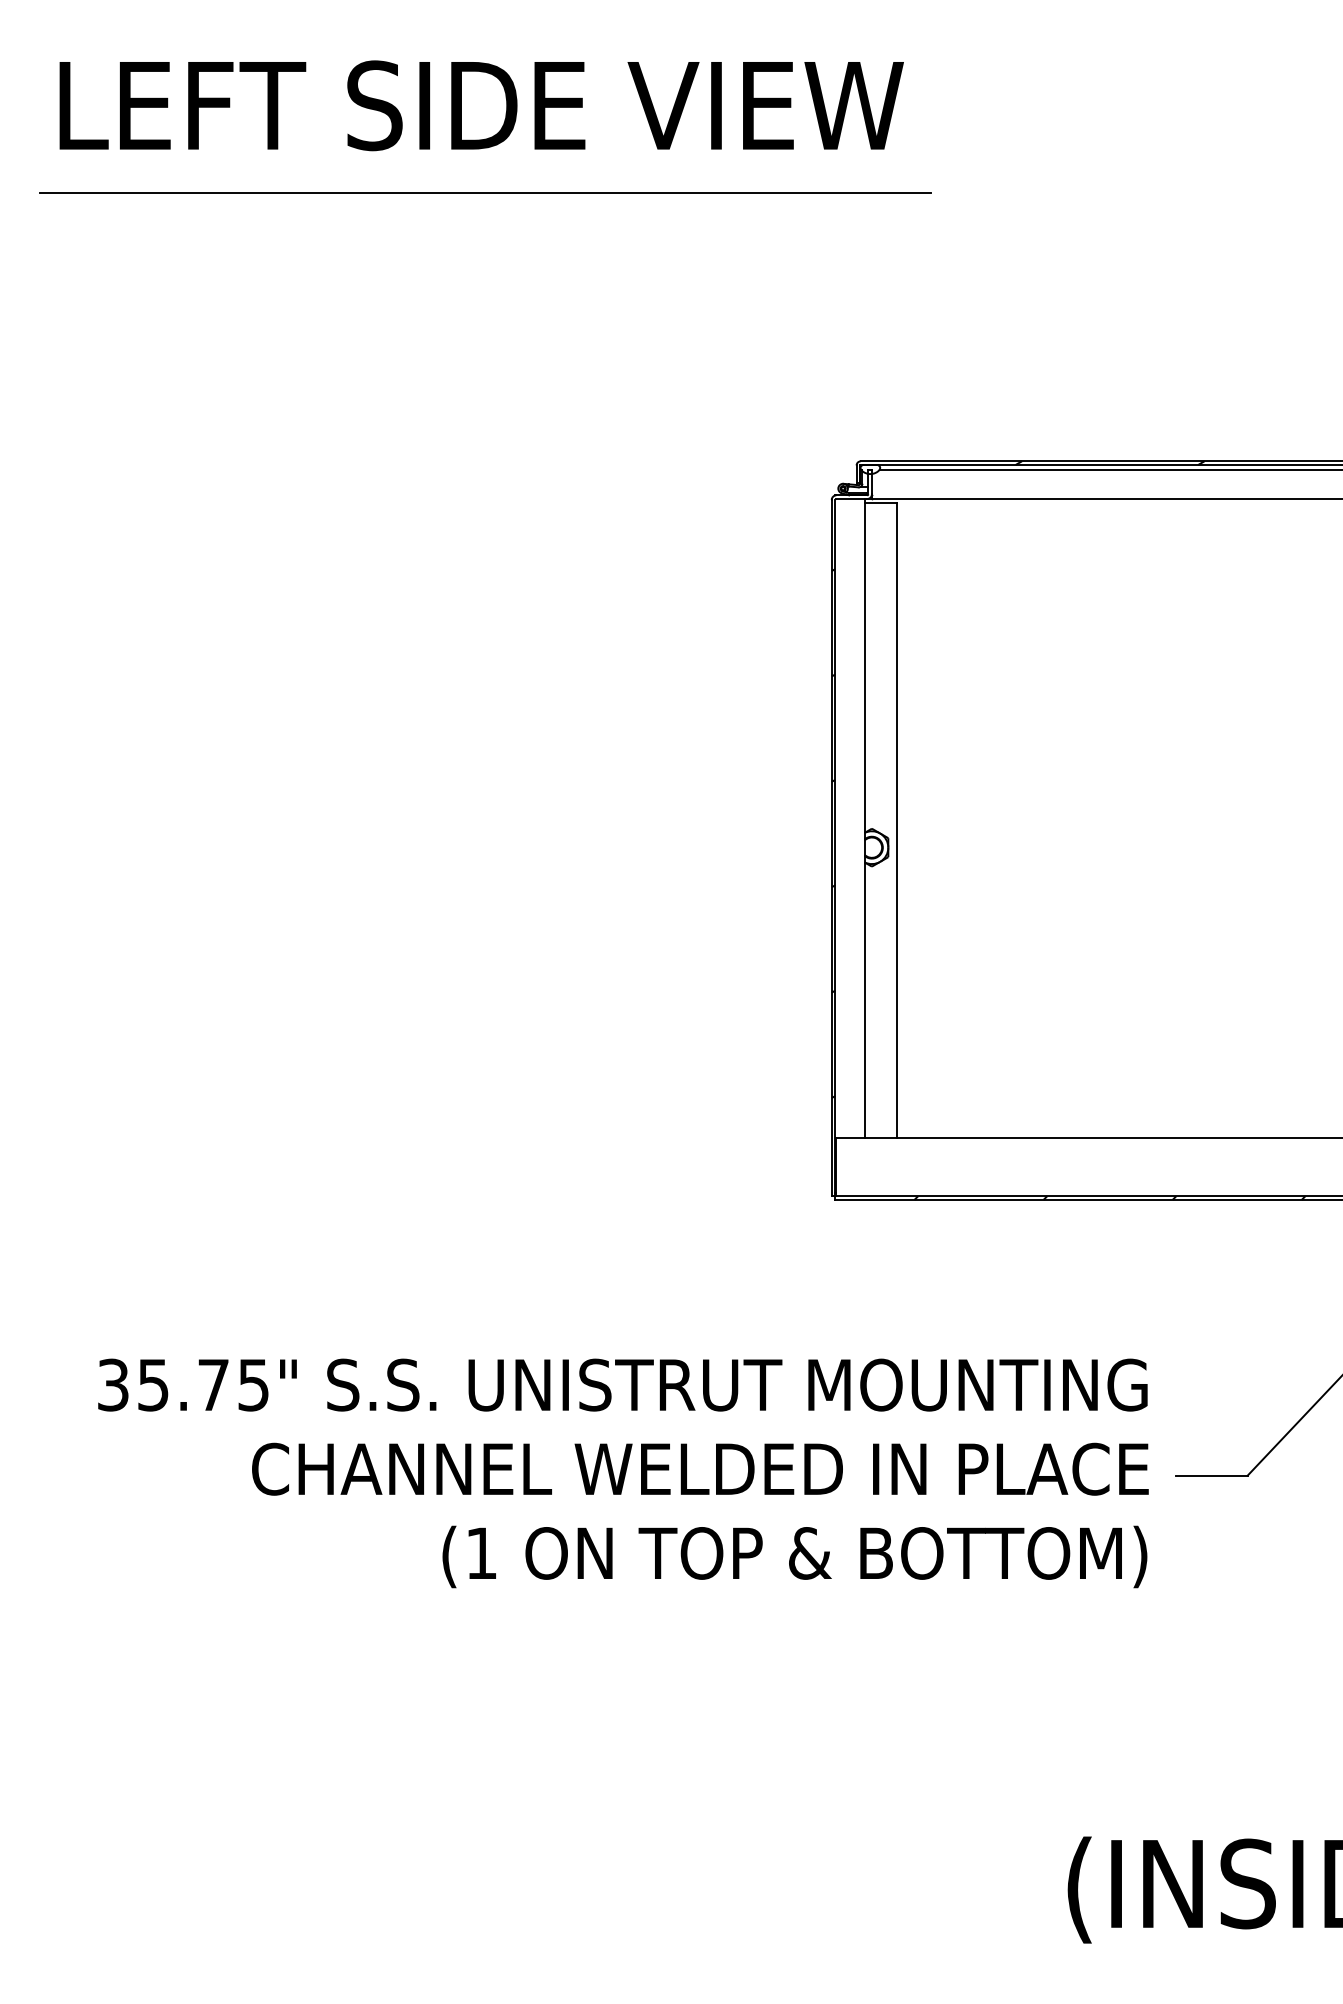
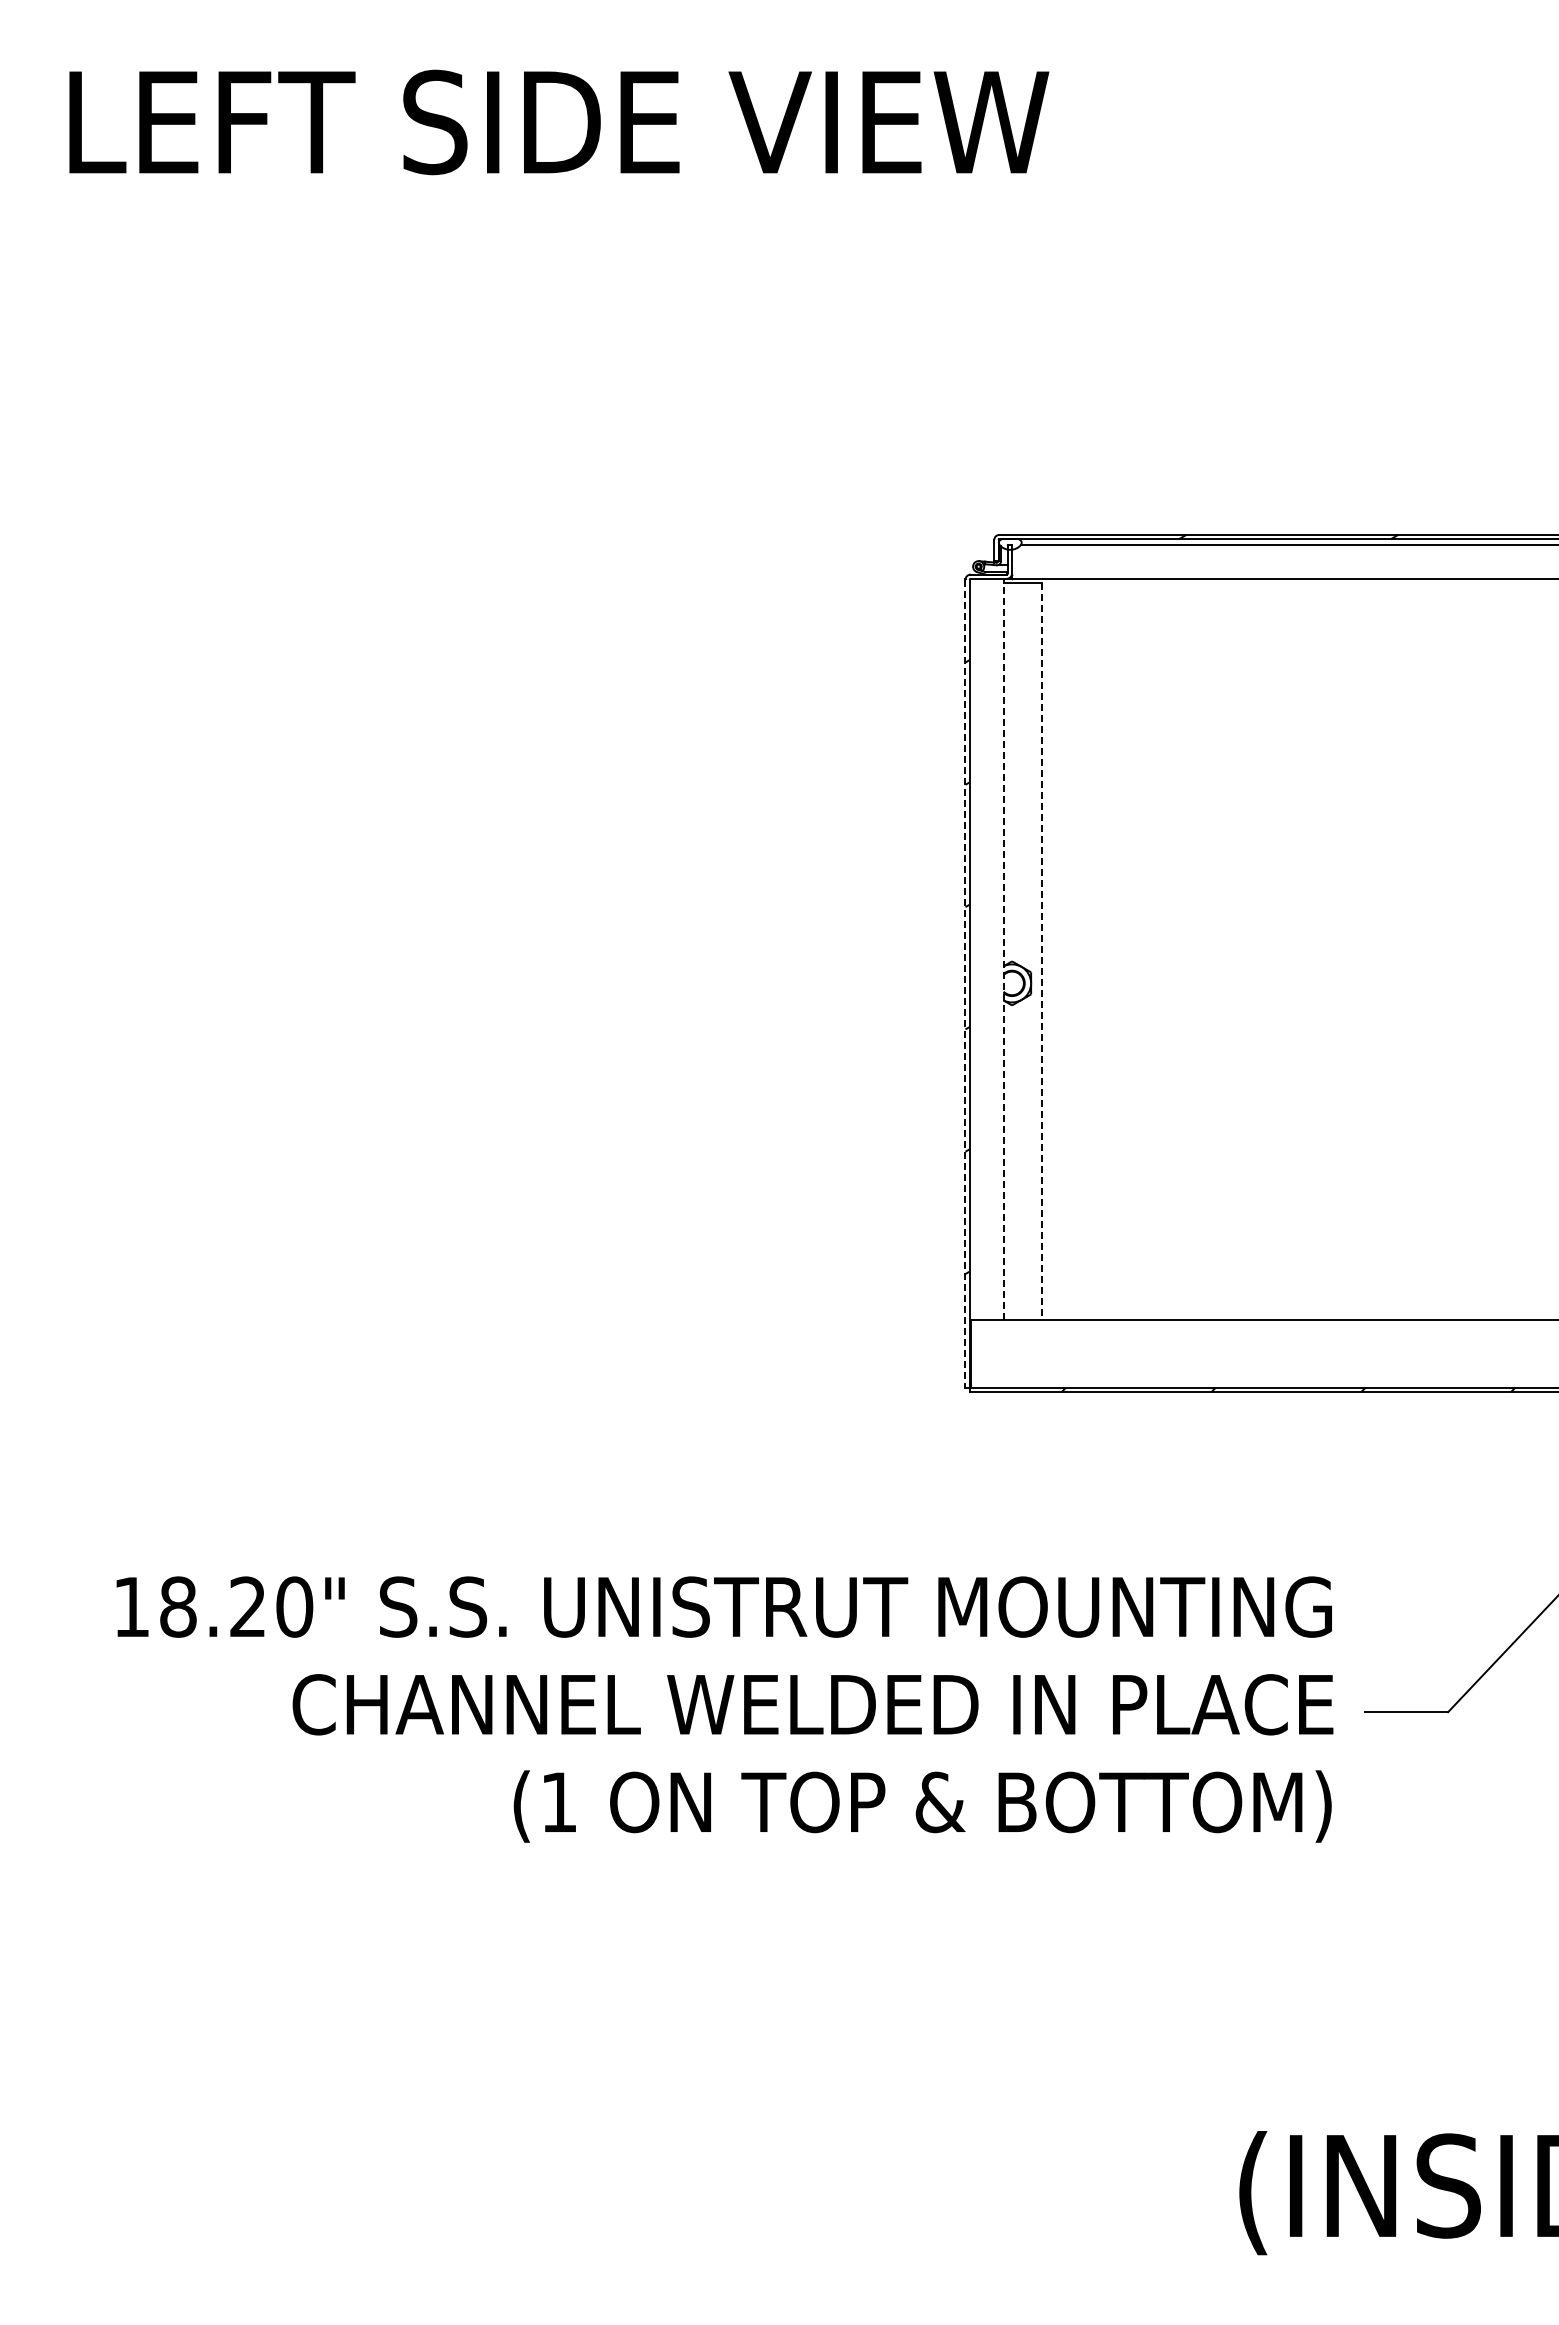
line: (485, 192) -> (563, 223), removed
line: (864, 818) -> (1003, 949), solid -> dashed
line: (897, 820) -> (1041, 951), solid -> dashed
line: (831, 848) -> (965, 984), solid -> dashed
text: (183, 1384) -> (213, 1606), 35.75" -> 18.20"

